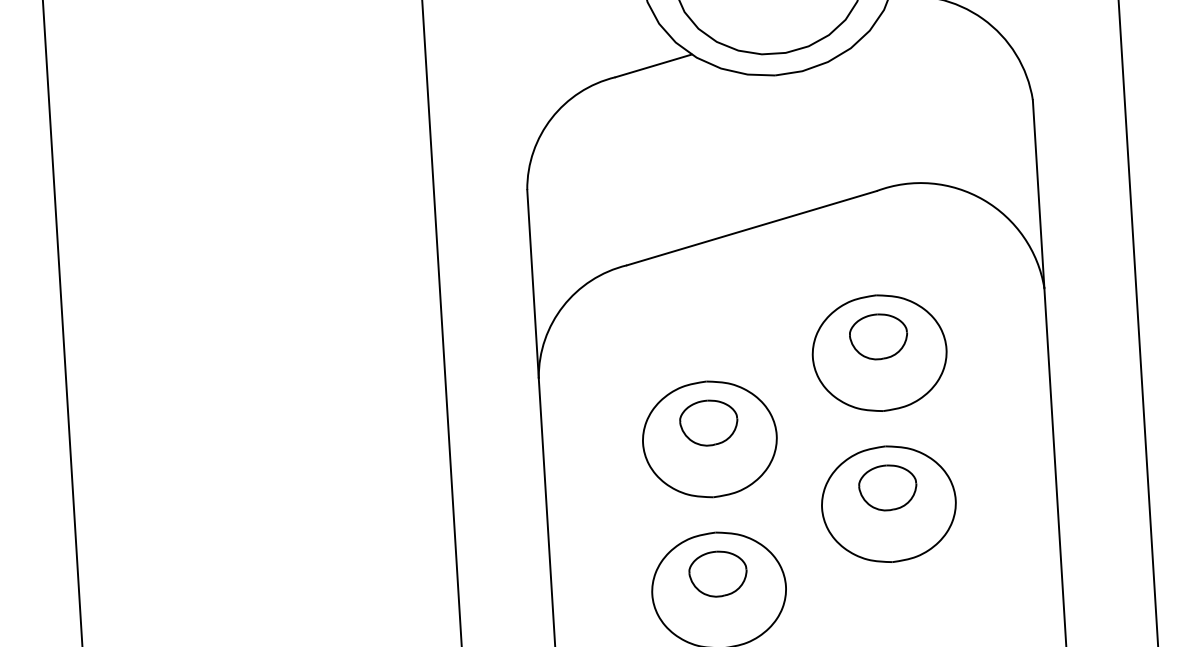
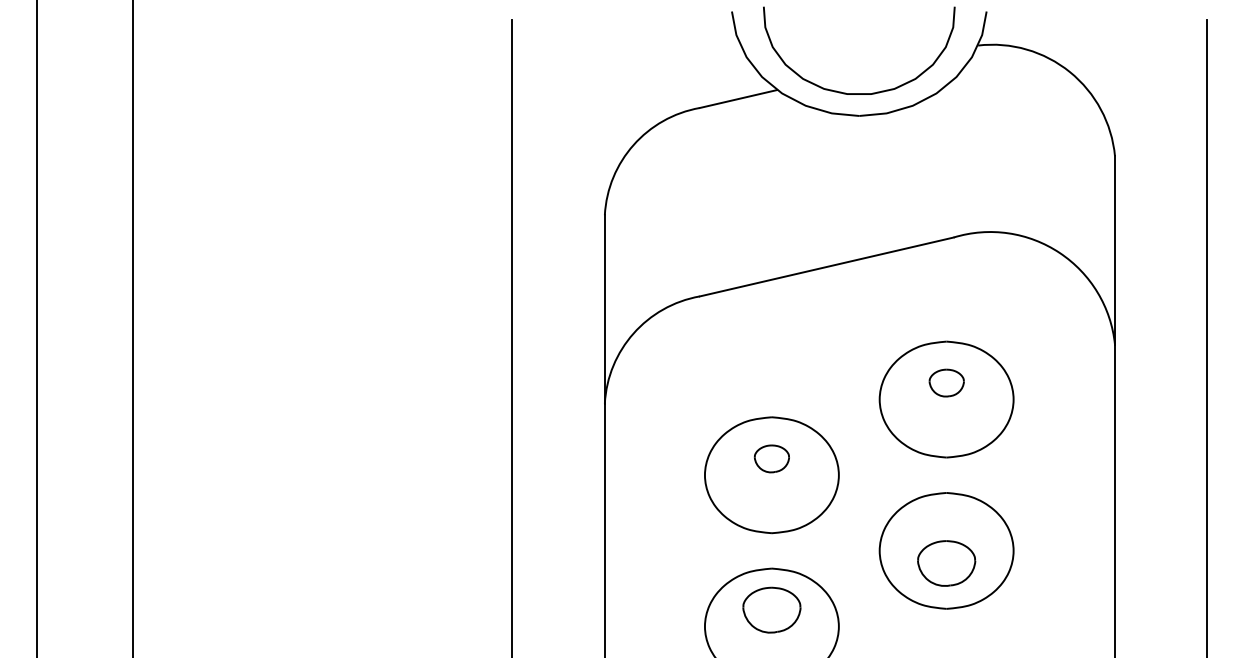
part: (878, 336) -> (946, 382), size x0.6
part: (708, 422) -> (771, 458), size x0.6
part: (887, 487) -> (946, 563), moved

